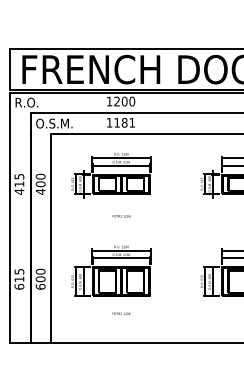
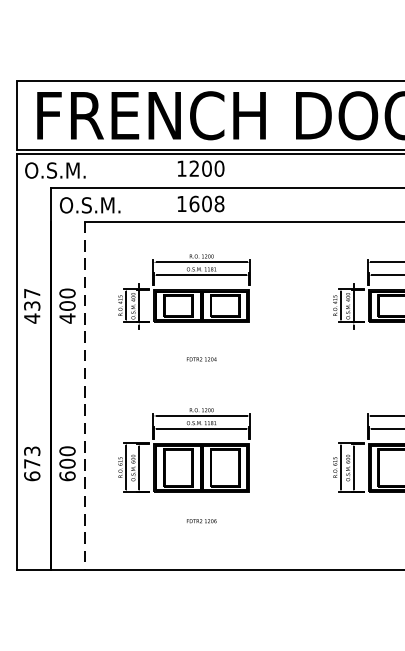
text: (33, 102) -> (55, 170), R.O. -> O.S.M.
text: (124, 122) -> (206, 203), 1181 -> 1608
text: (19, 180) -> (32, 299), 415 -> 437
line: (51, 238) -> (85, 396), solid -> dashed
text: (19, 275) -> (32, 457), 615 -> 673

